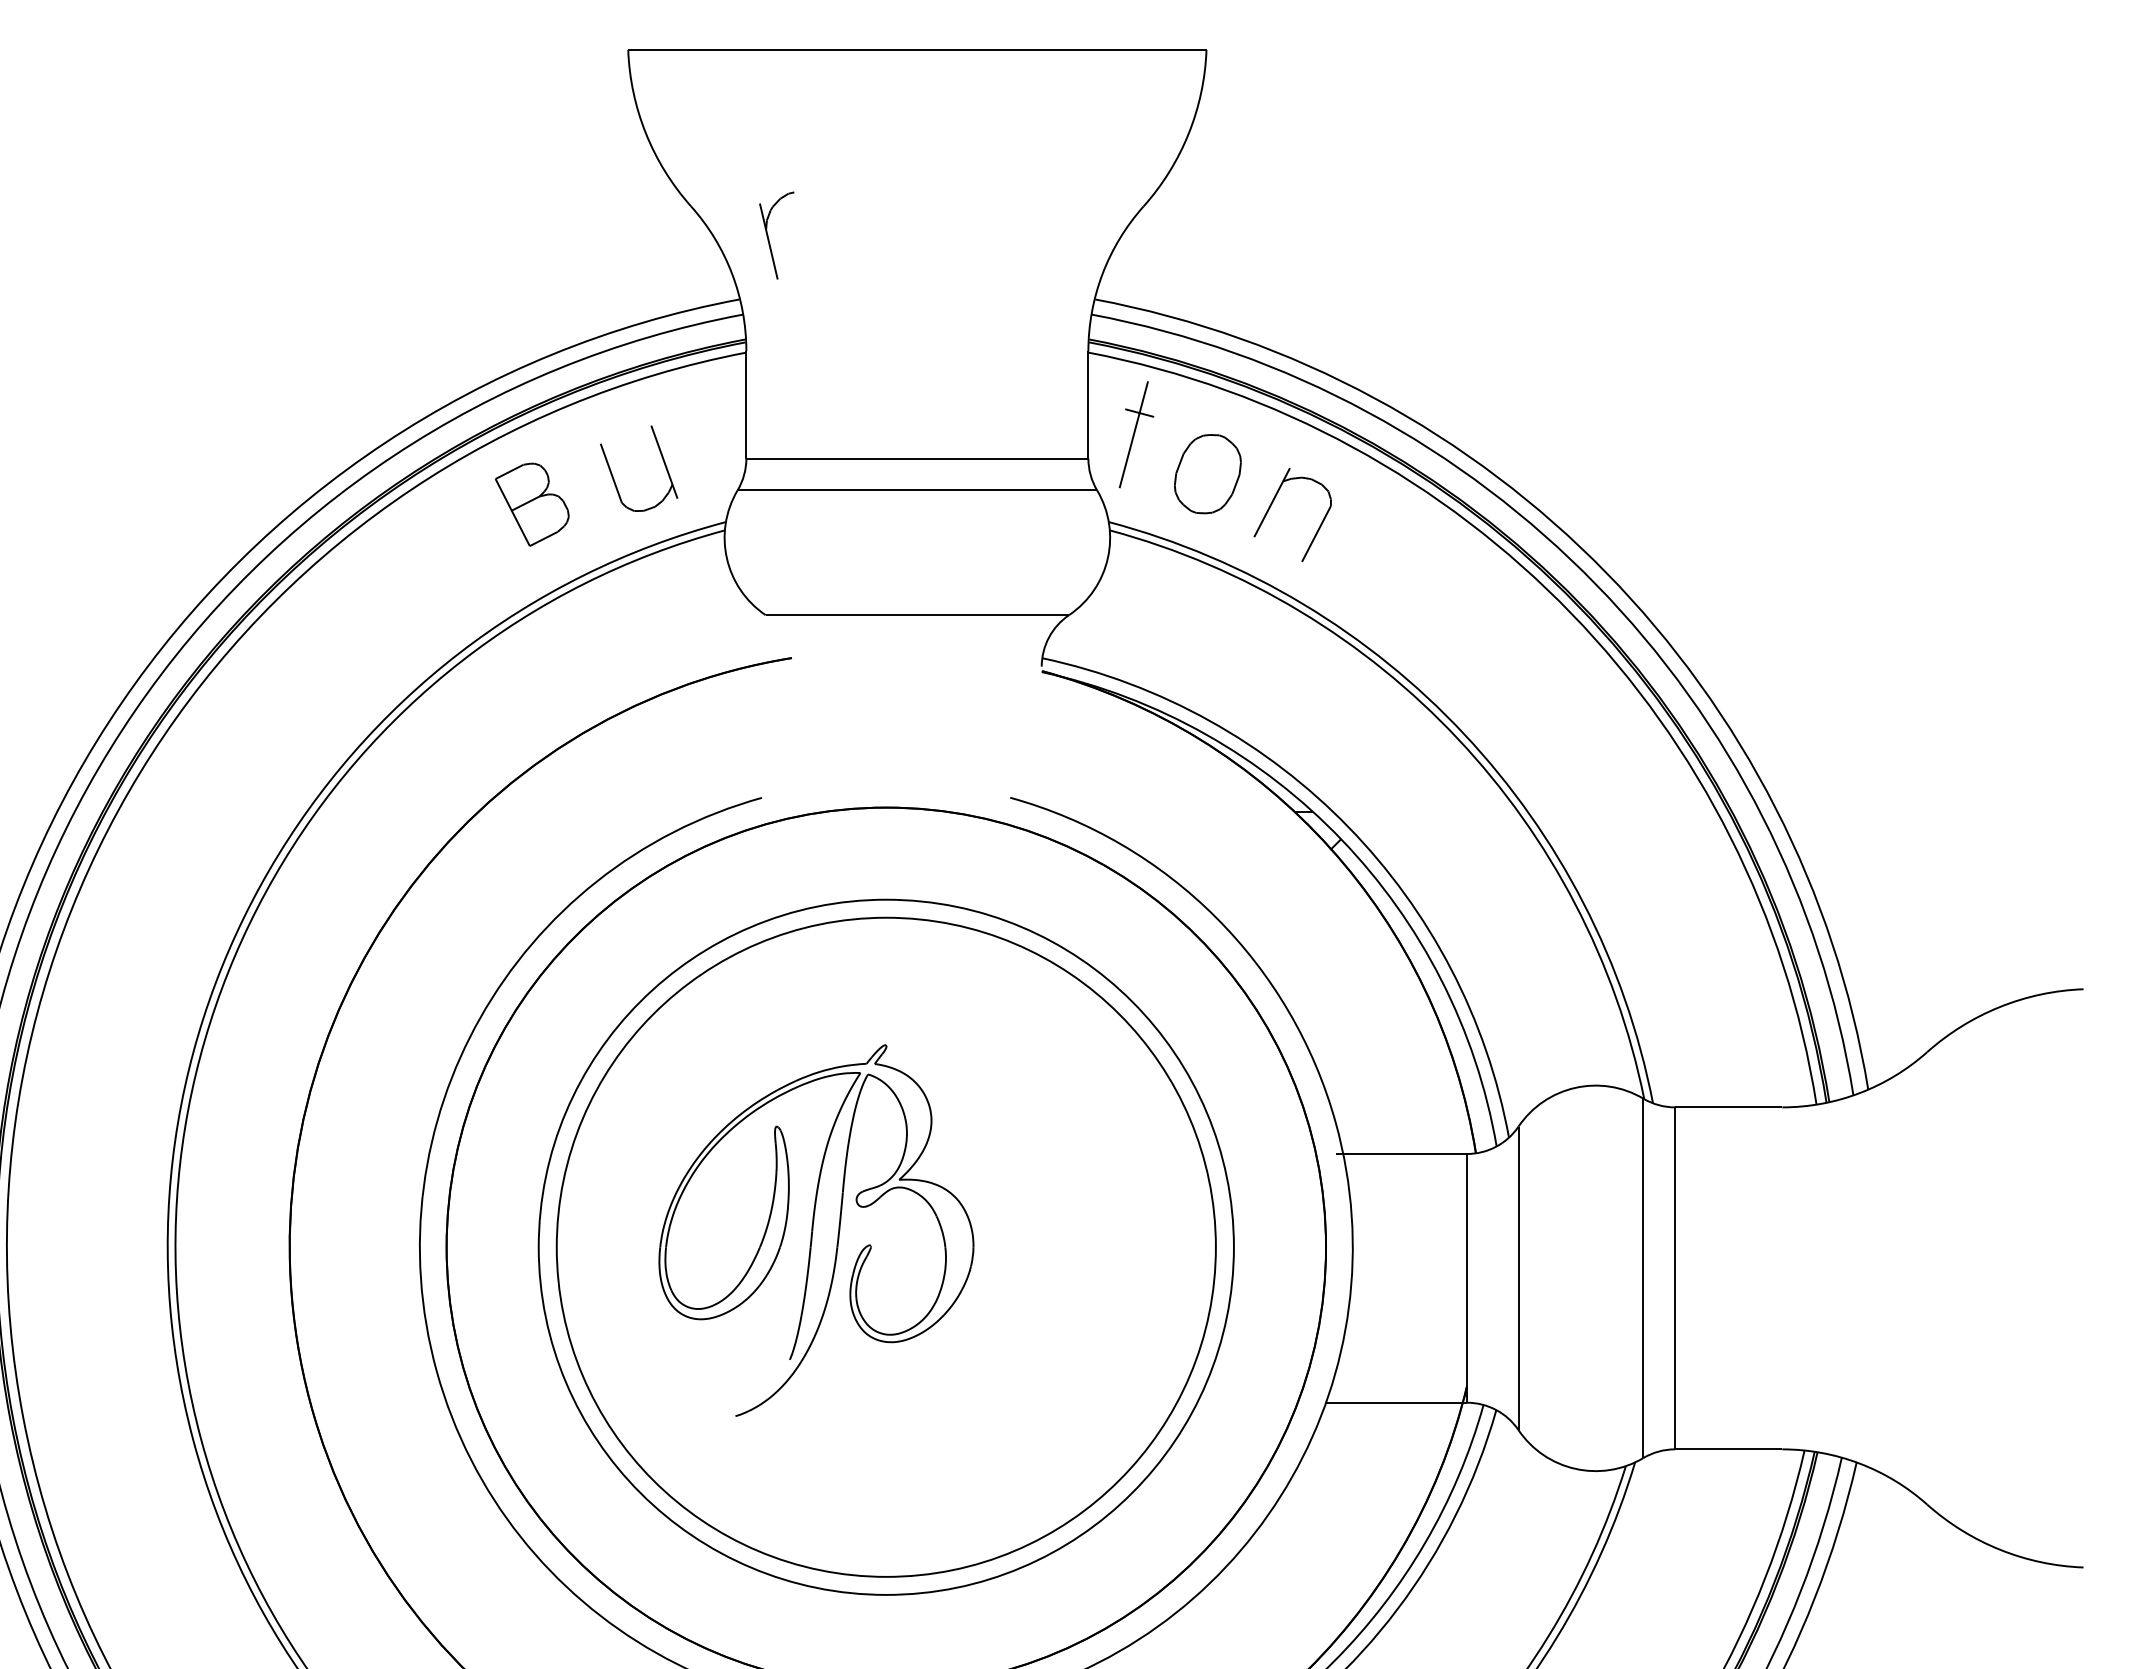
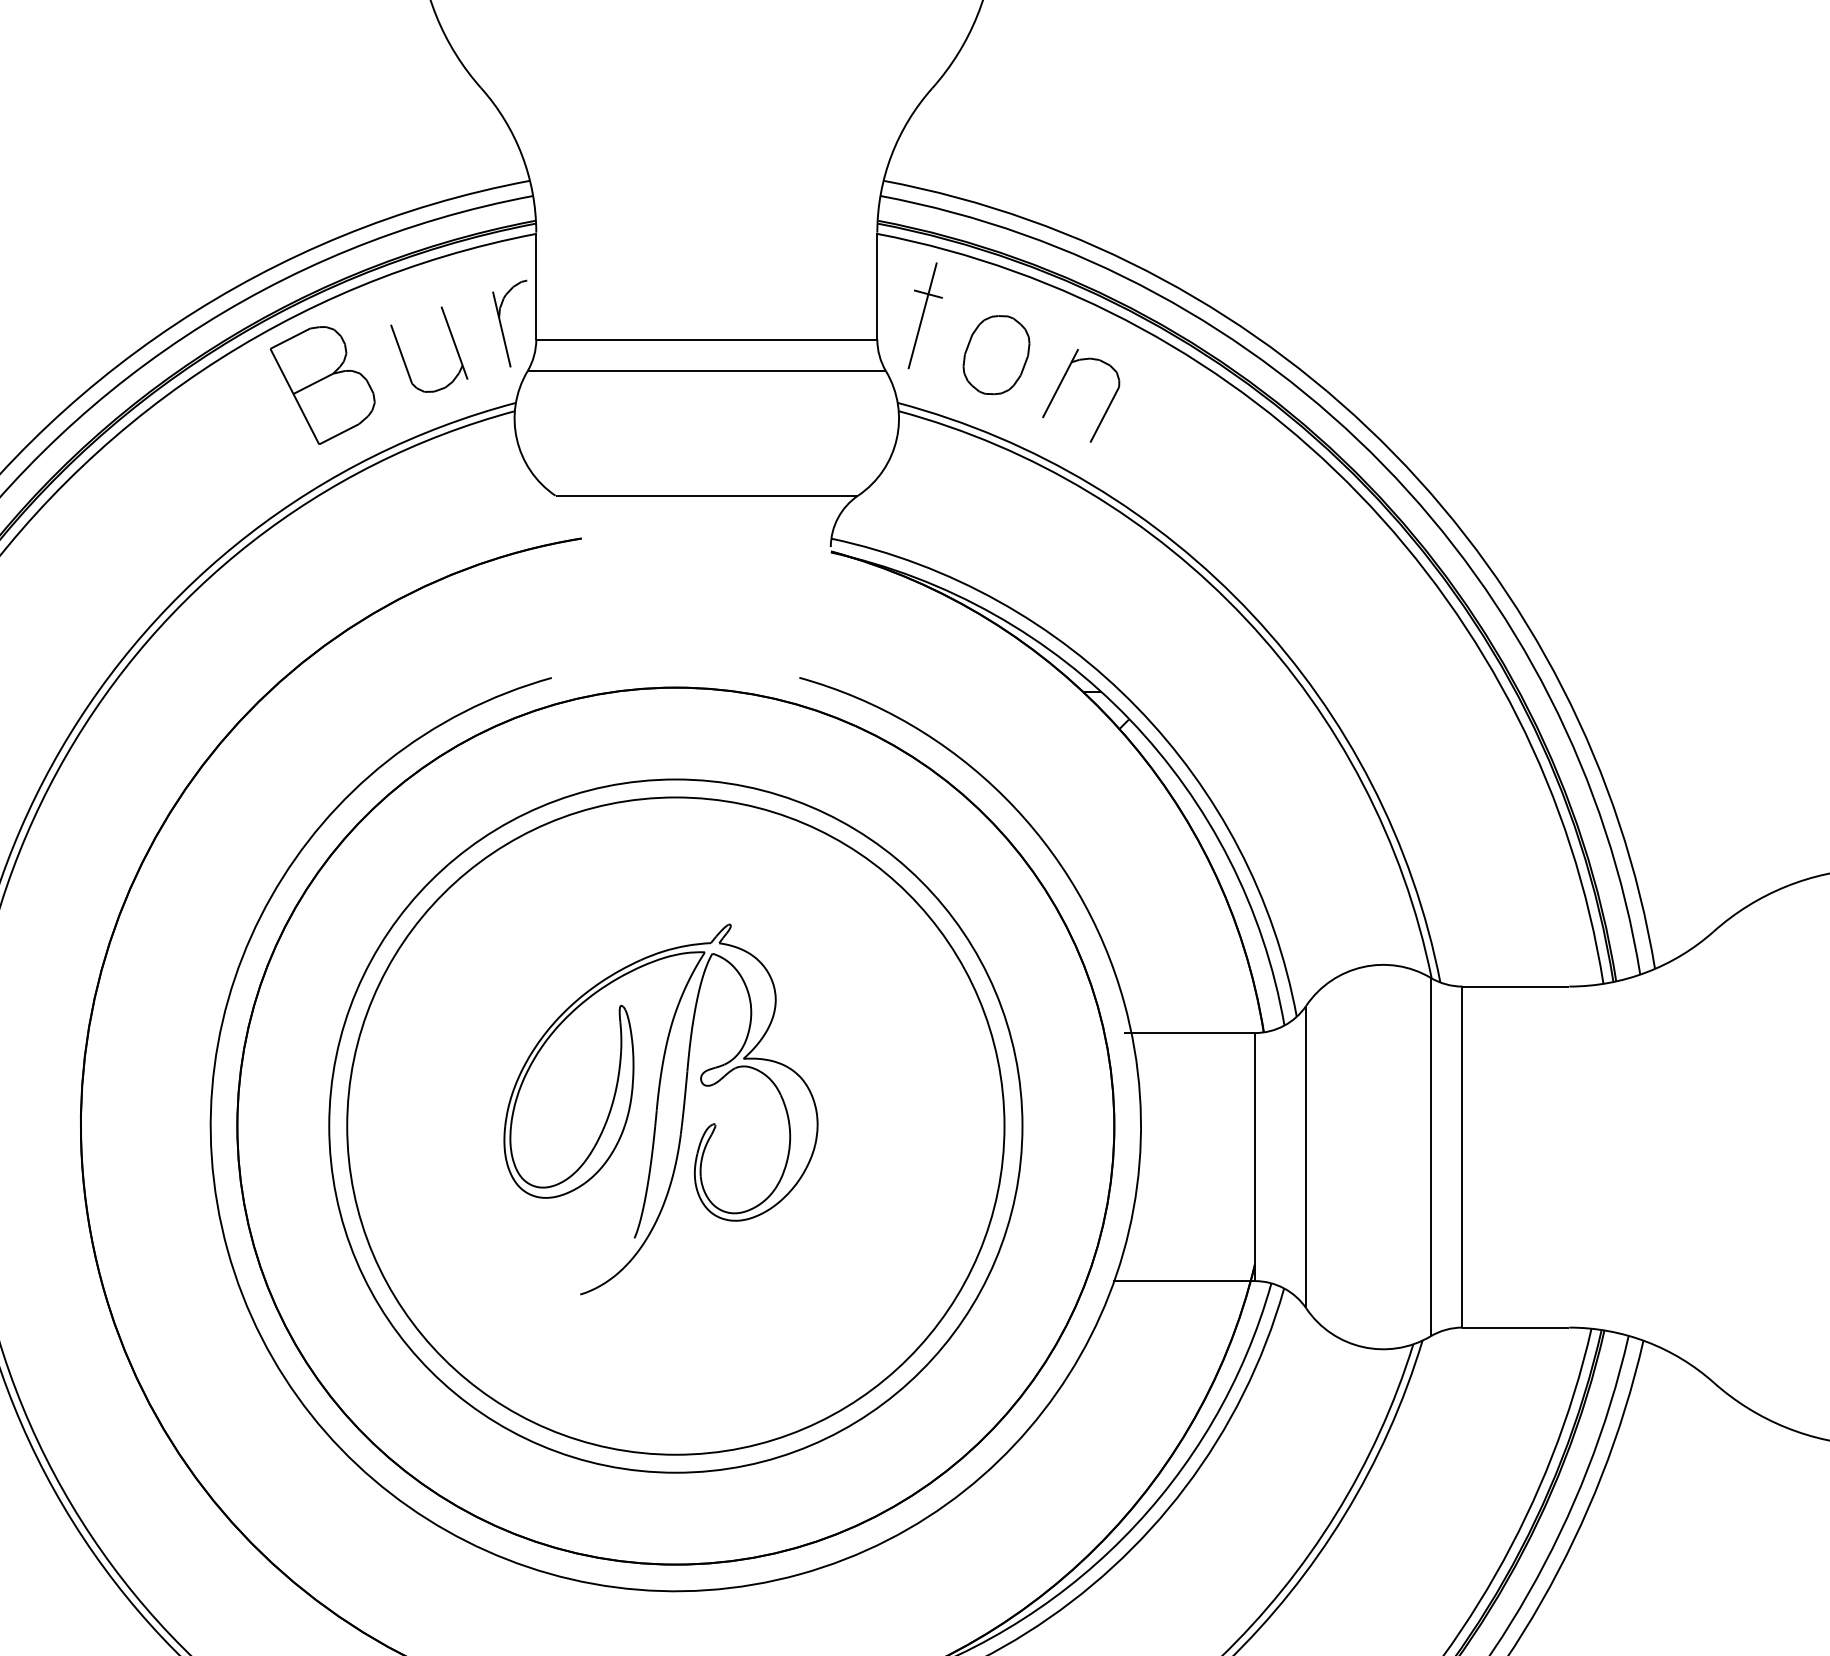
part: (768, 235) -> (501, 323), moved
part: (532, 504) -> (323, 385), size x1.43
part: (816, 1230) -> (661, 1109), moved

